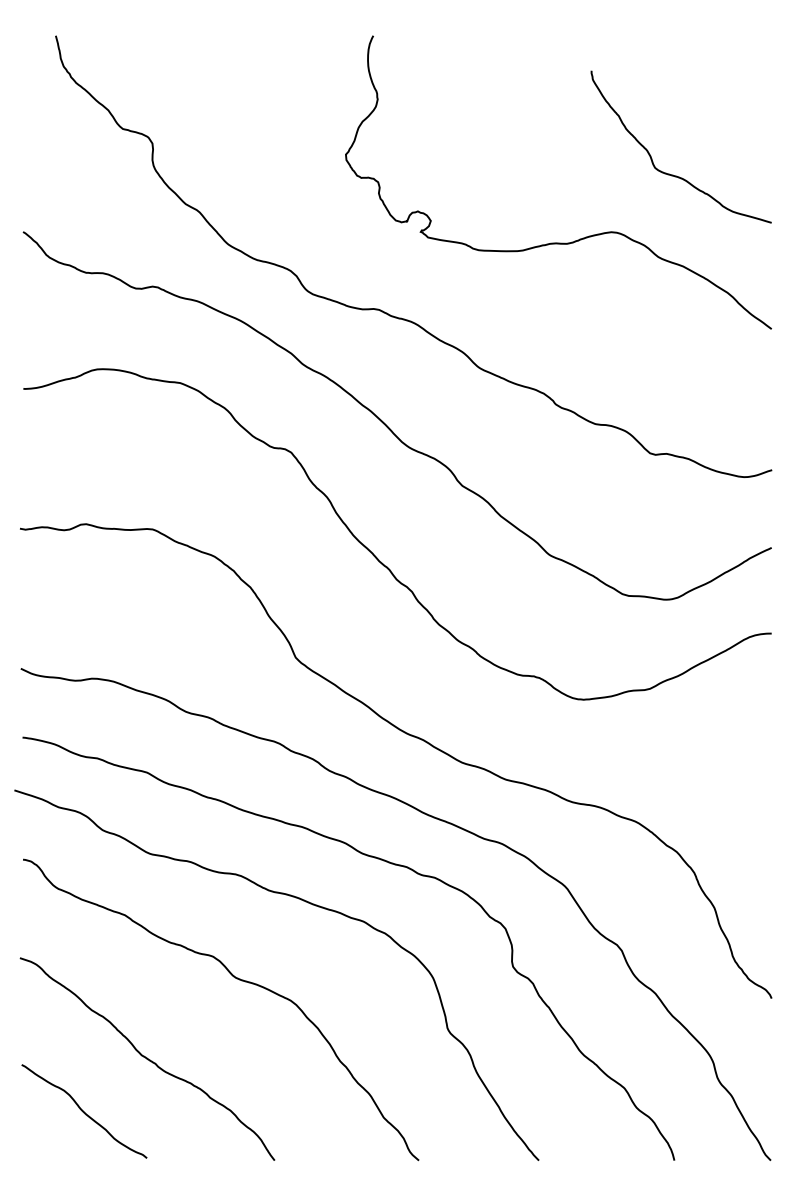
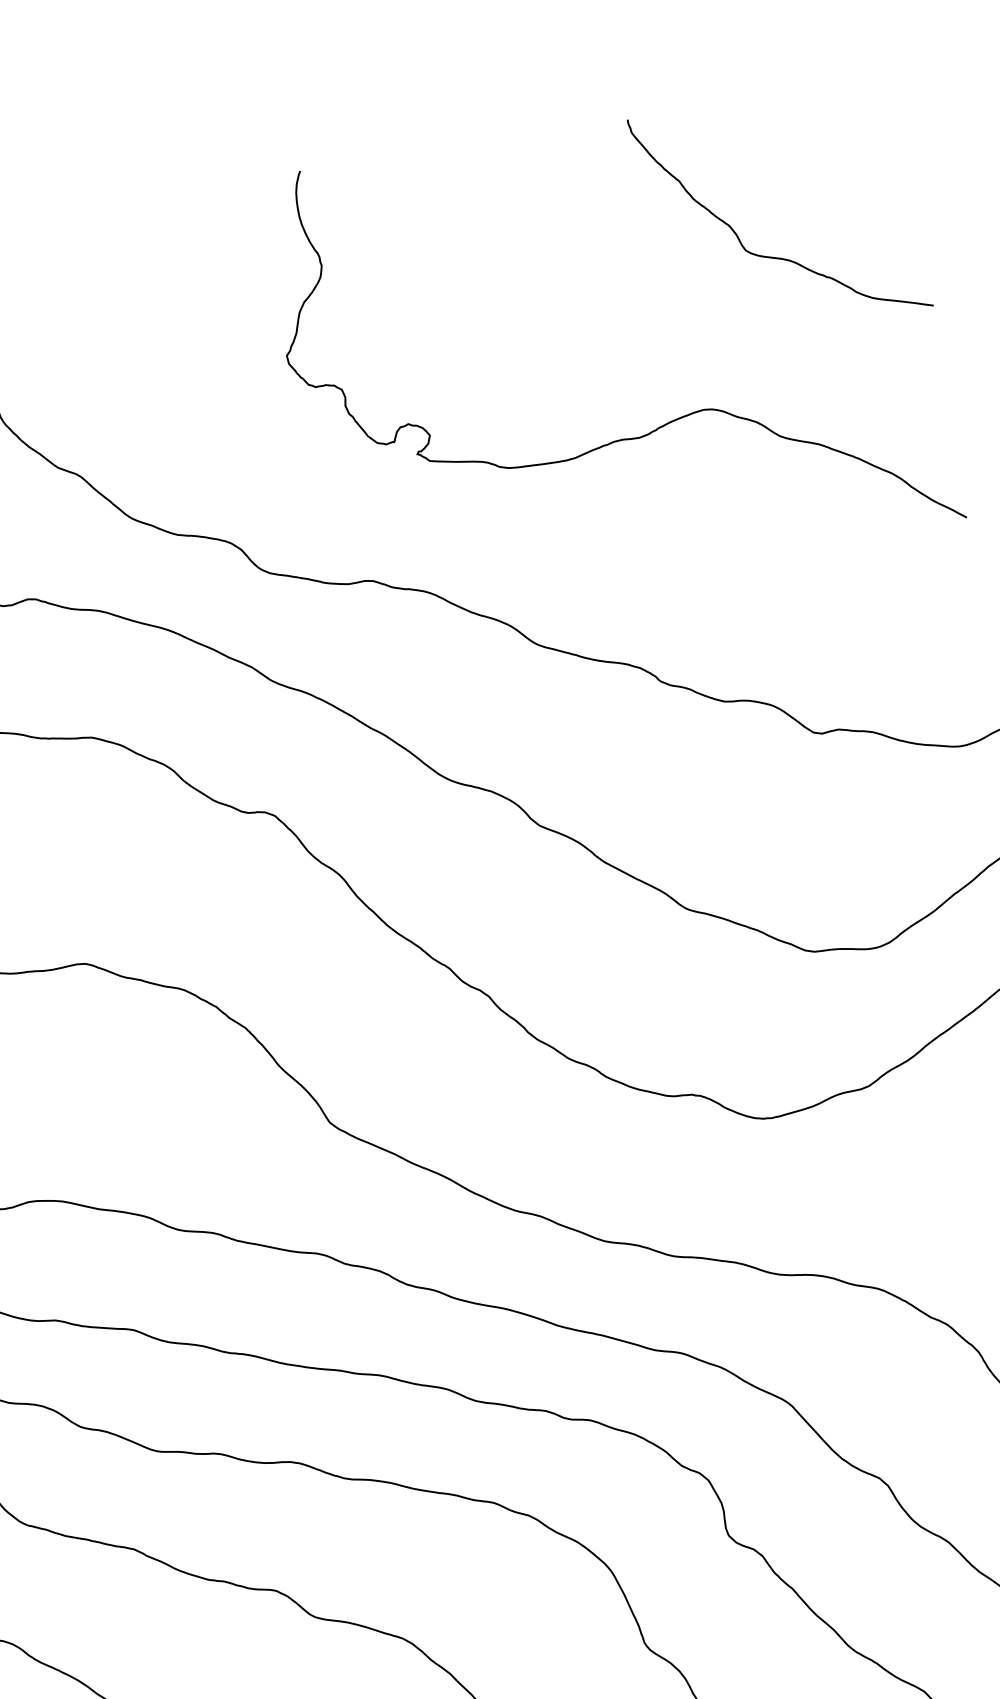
curve: (673, 174) -> (774, 256), moved

